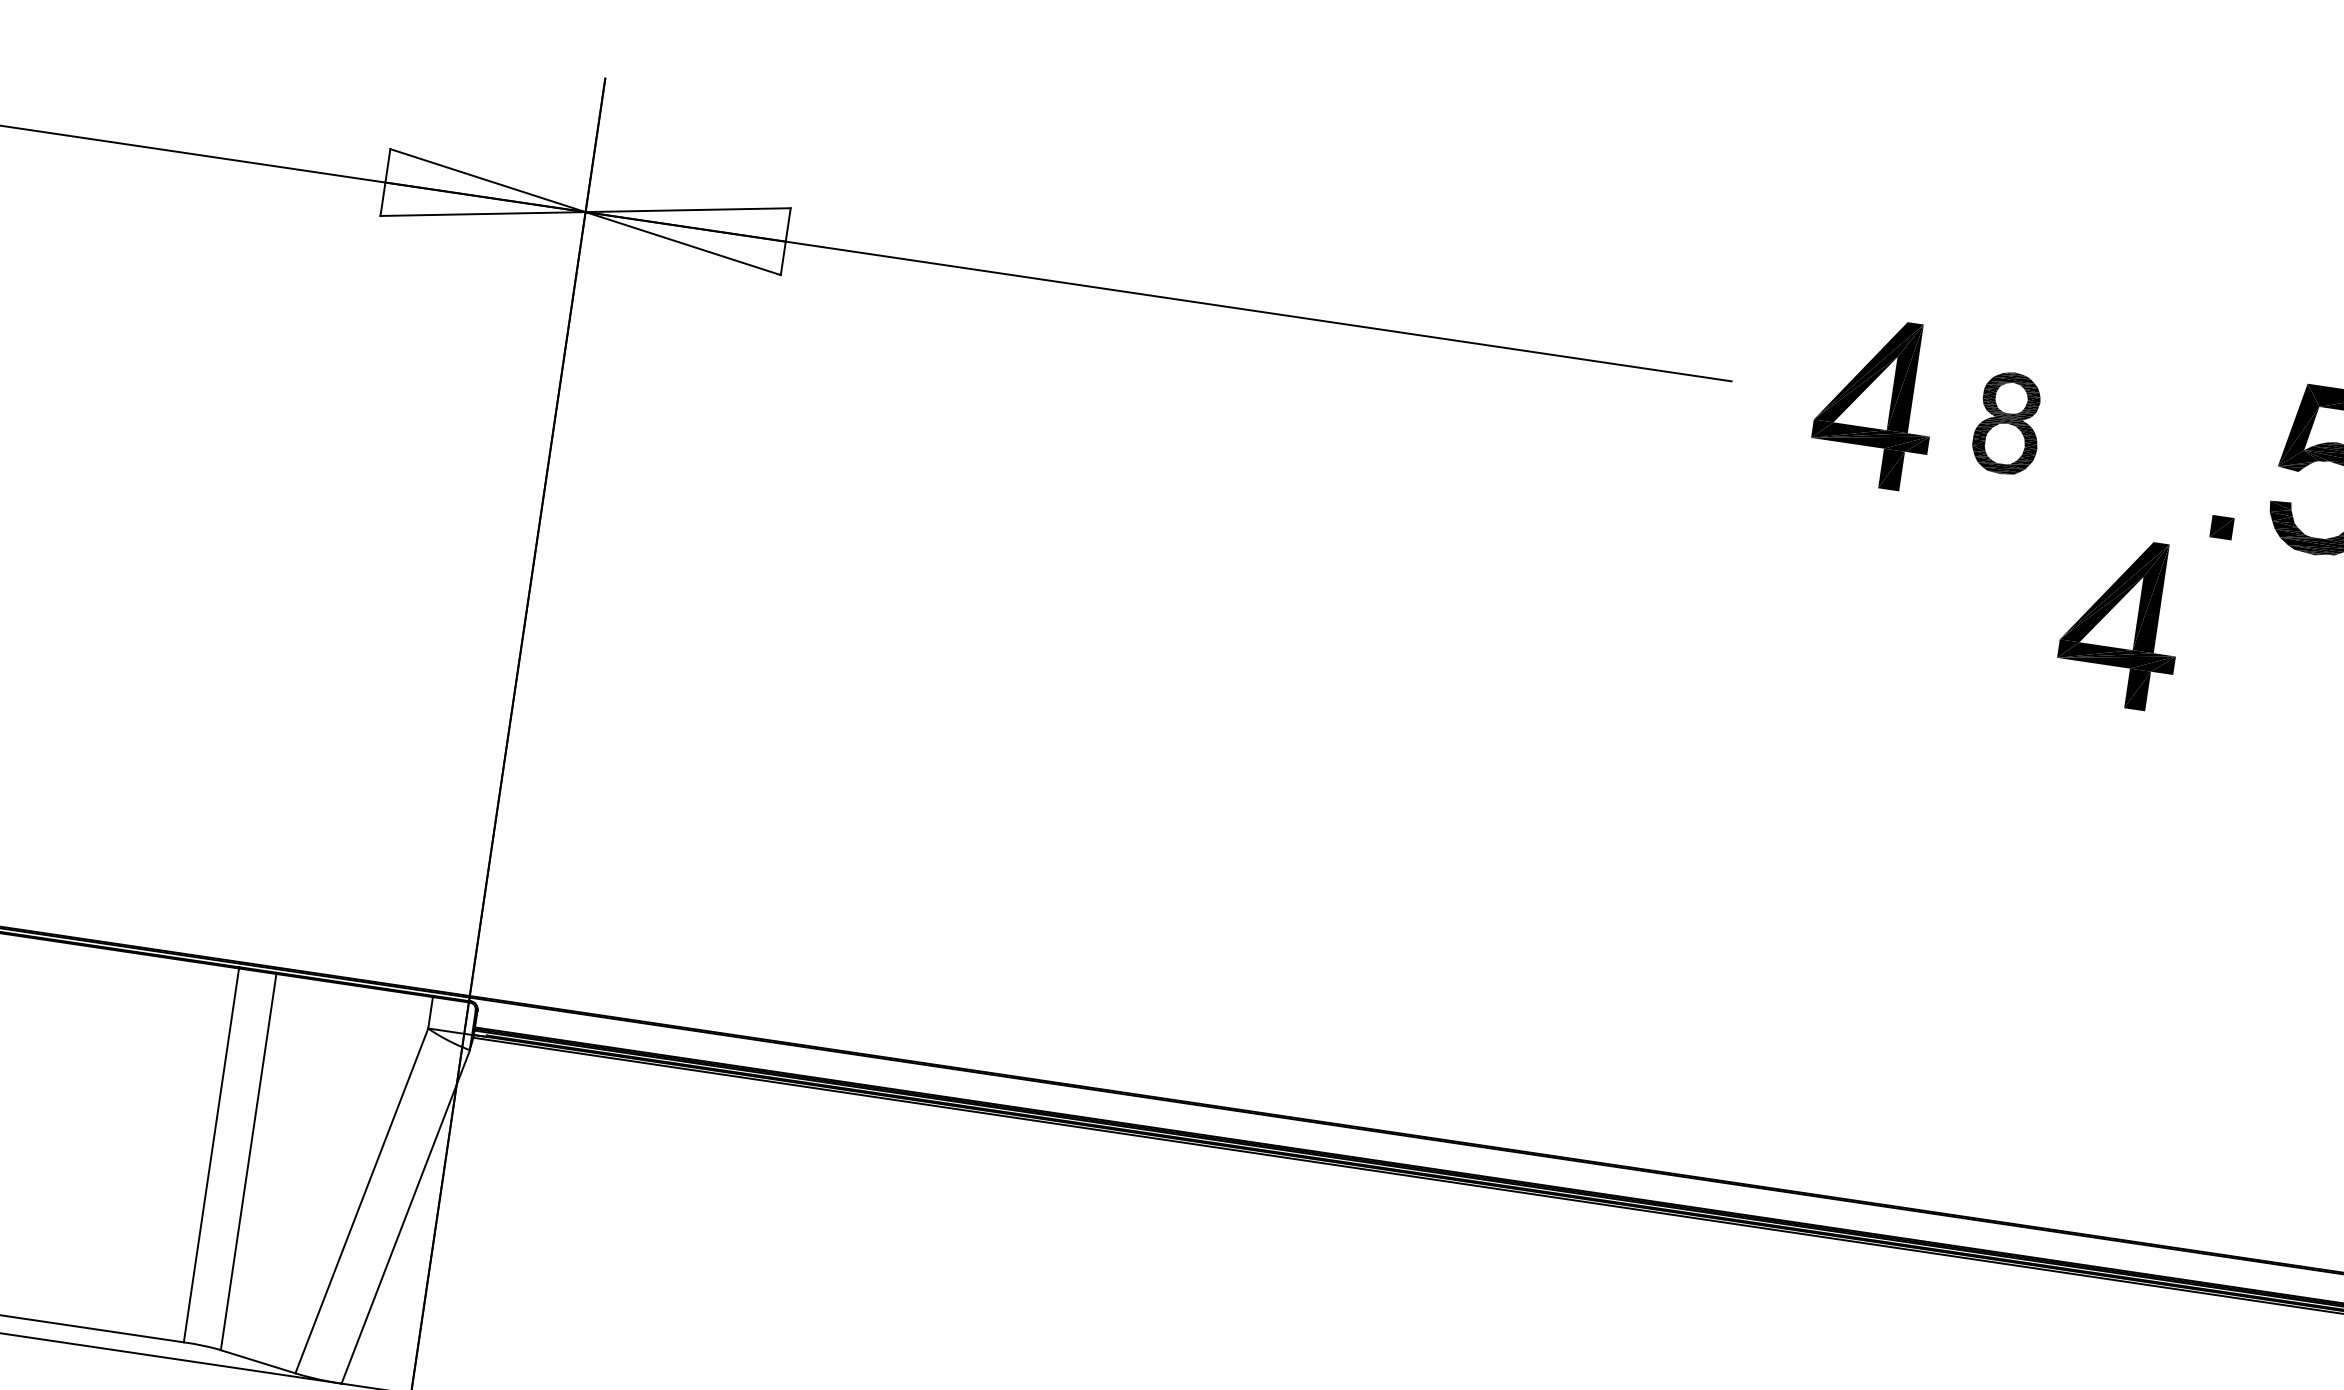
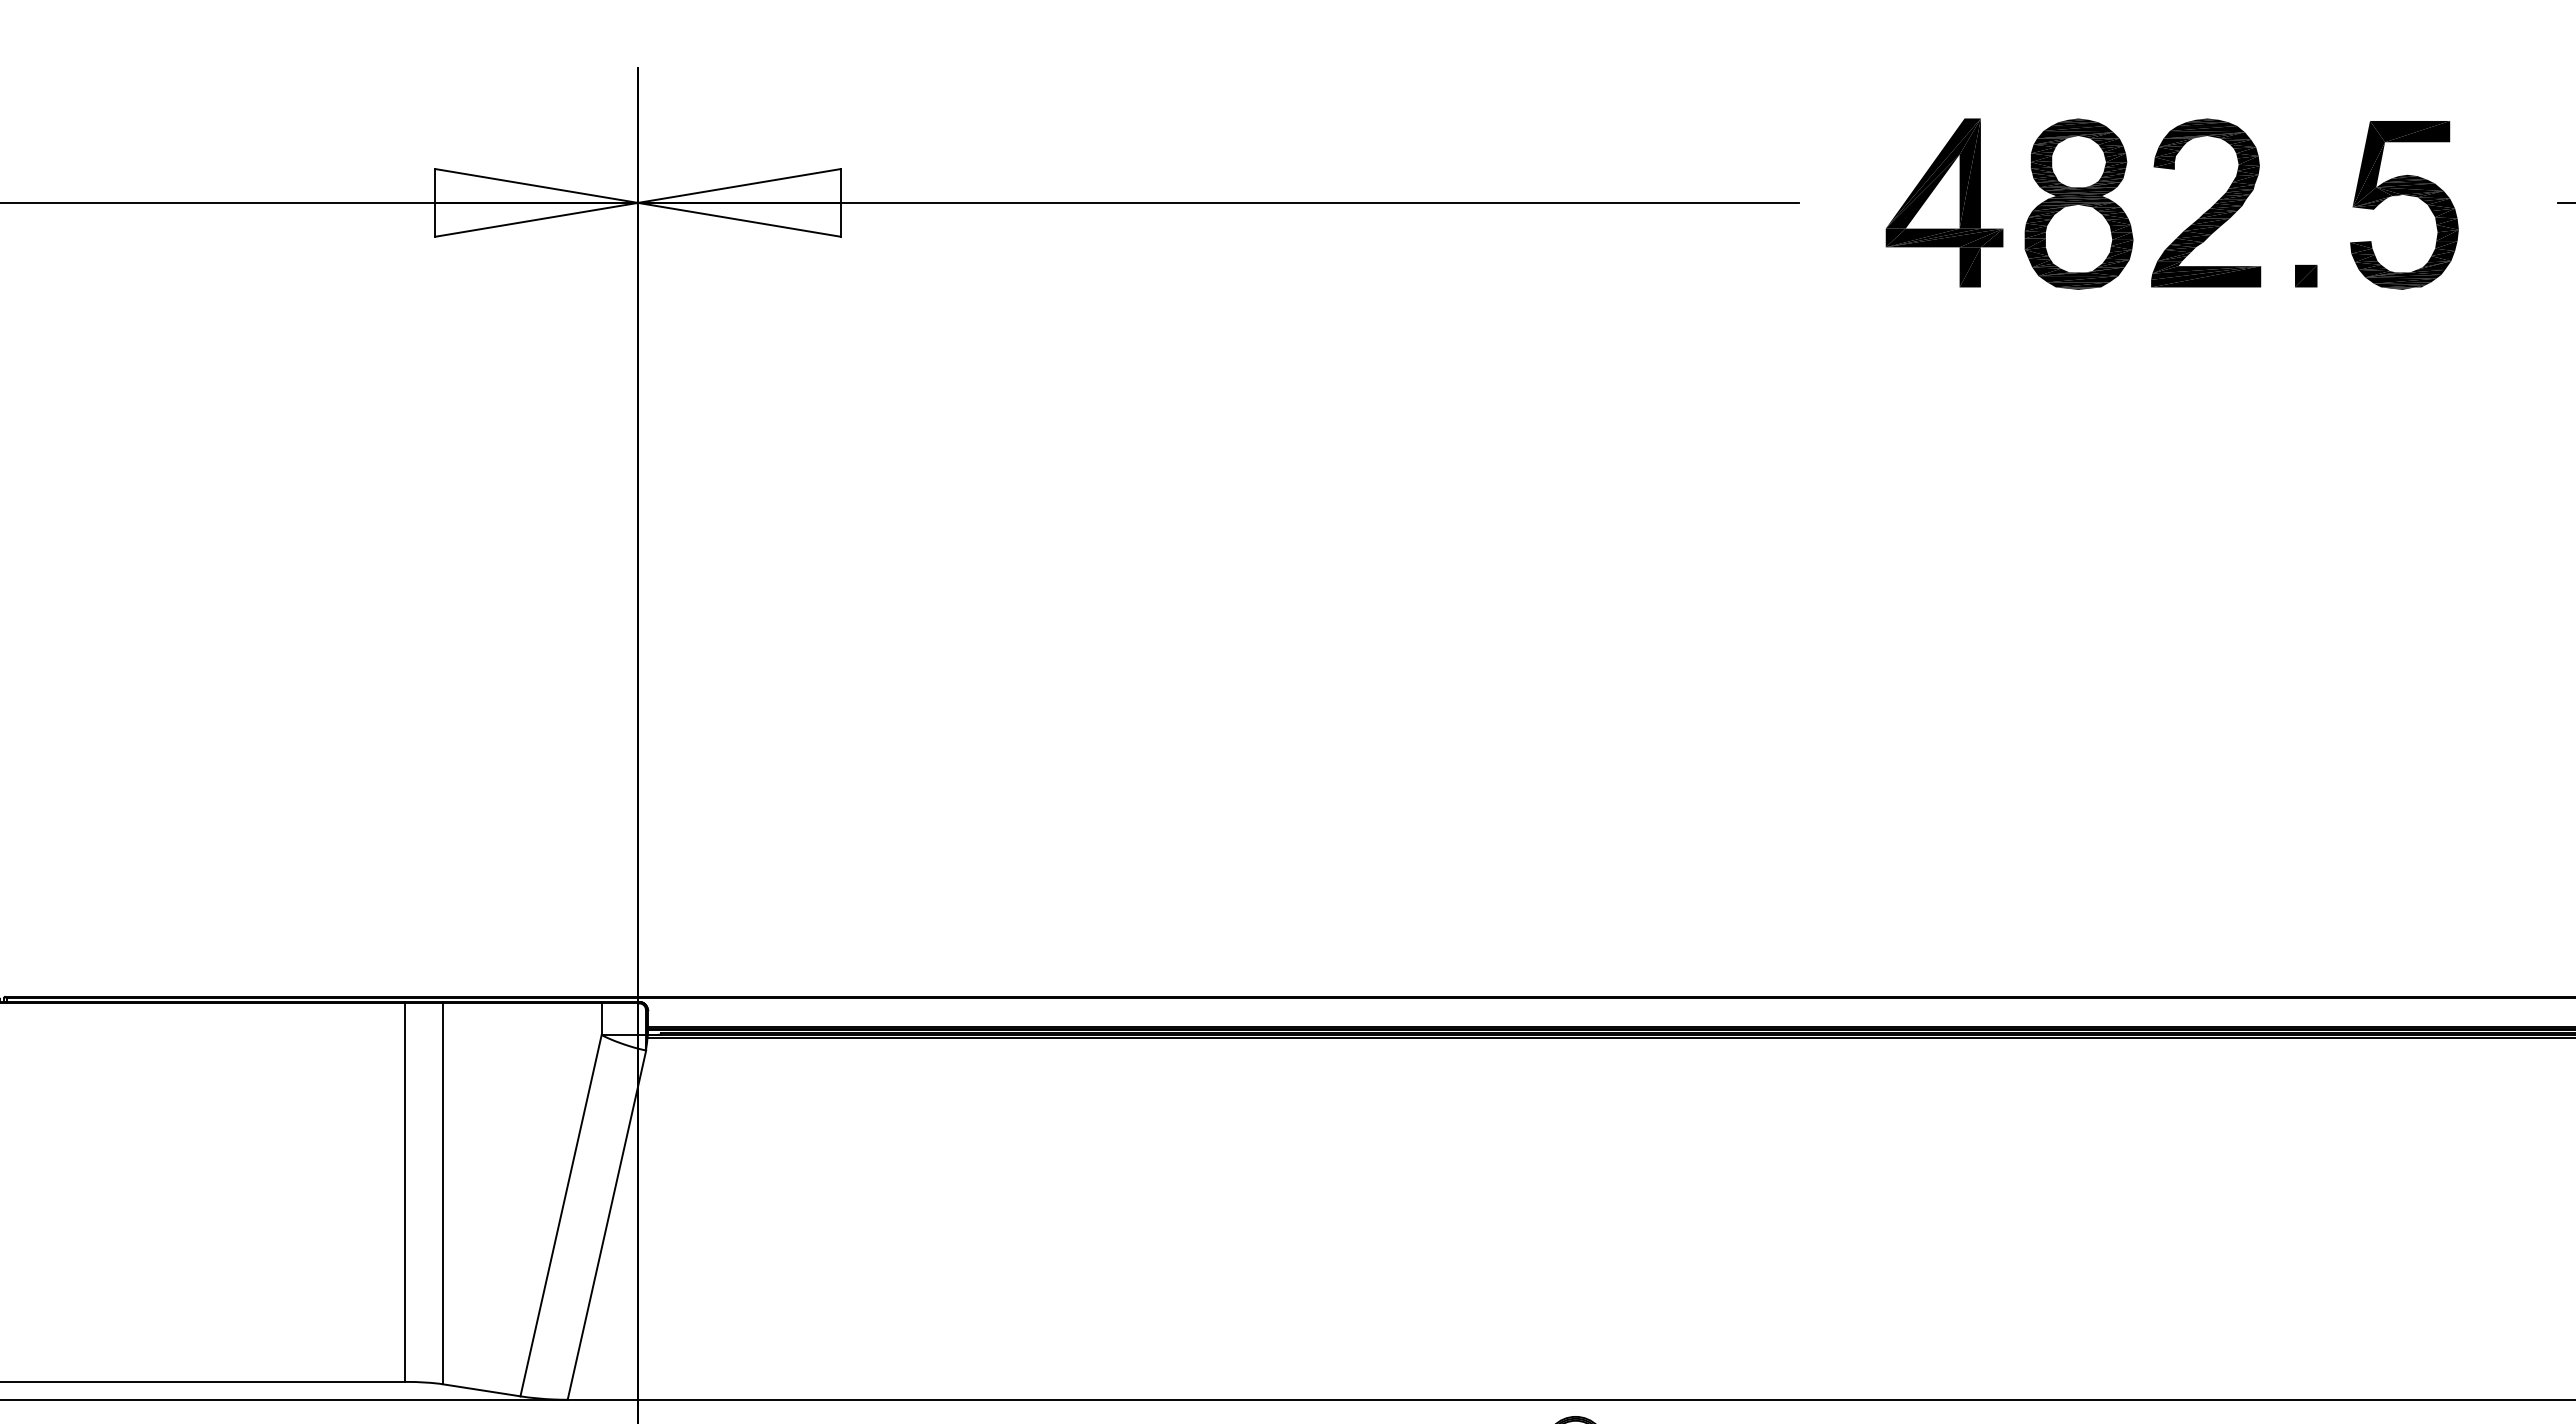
part: (2007, 422) -> (2078, 203), size x1.67
part: (2138, 445) -> (2211, 206), added
part: (2121, 622) -> (2220, 384), removed

